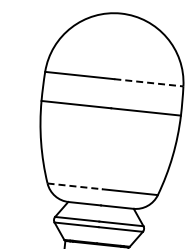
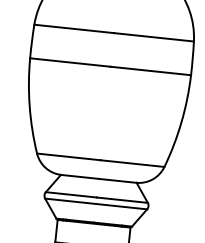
line: (148, 82) -> (153, 36), dashed -> solid
line: (75, 186) -> (69, 157), dashed -> solid

